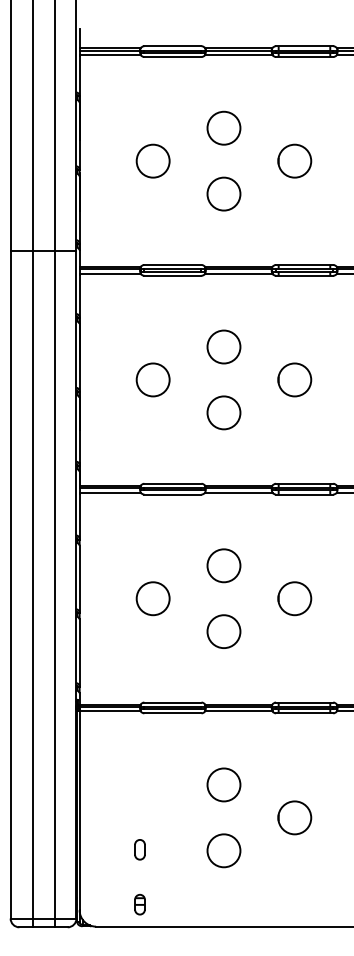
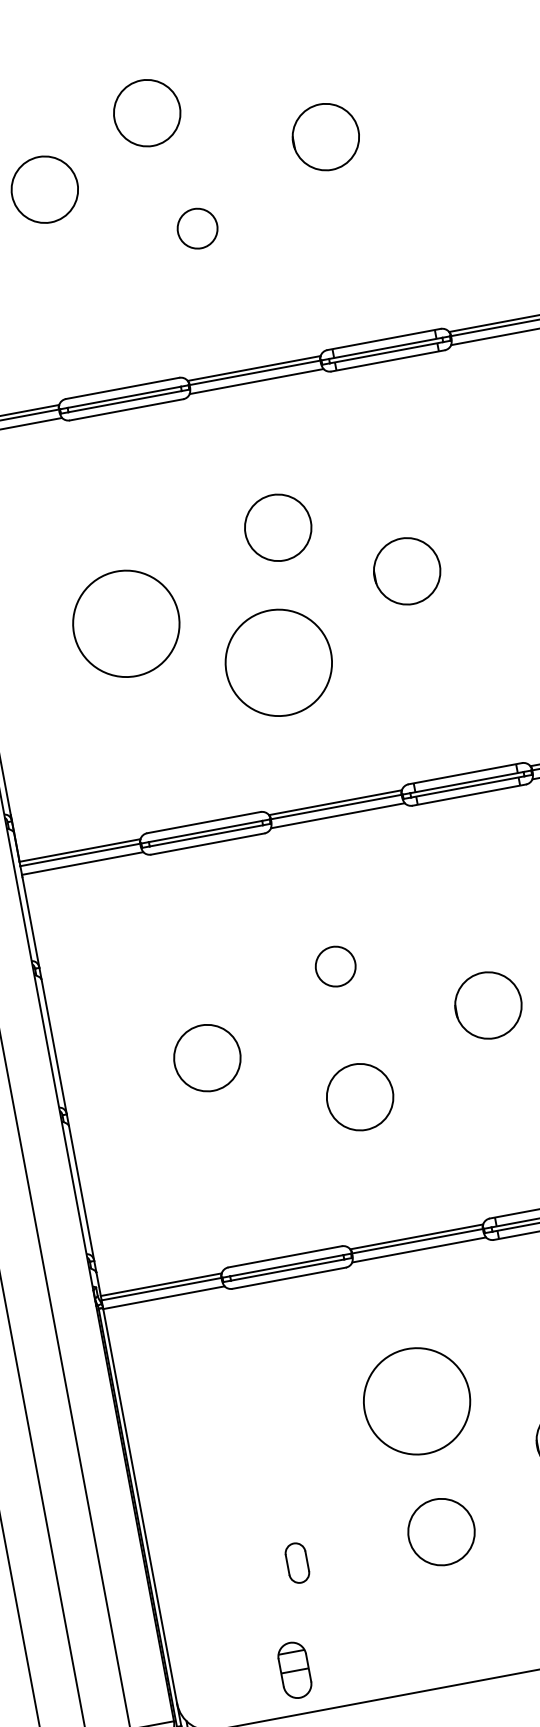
circle: (223, 127) -> (145, 111), moved
circle: (223, 193) -> (196, 227), size x0.6
circle: (223, 346) -> (277, 526), moved
circle: (152, 379) -> (124, 623), size x1.6
circle: (223, 412) -> (277, 662), size x1.6
circle: (223, 565) -> (334, 966), size x0.6
circle: (223, 784) -> (415, 1400), size x1.6
part: (139, 849) -> (296, 1562), moved
part: (139, 904) -> (293, 1670), size x1.4

